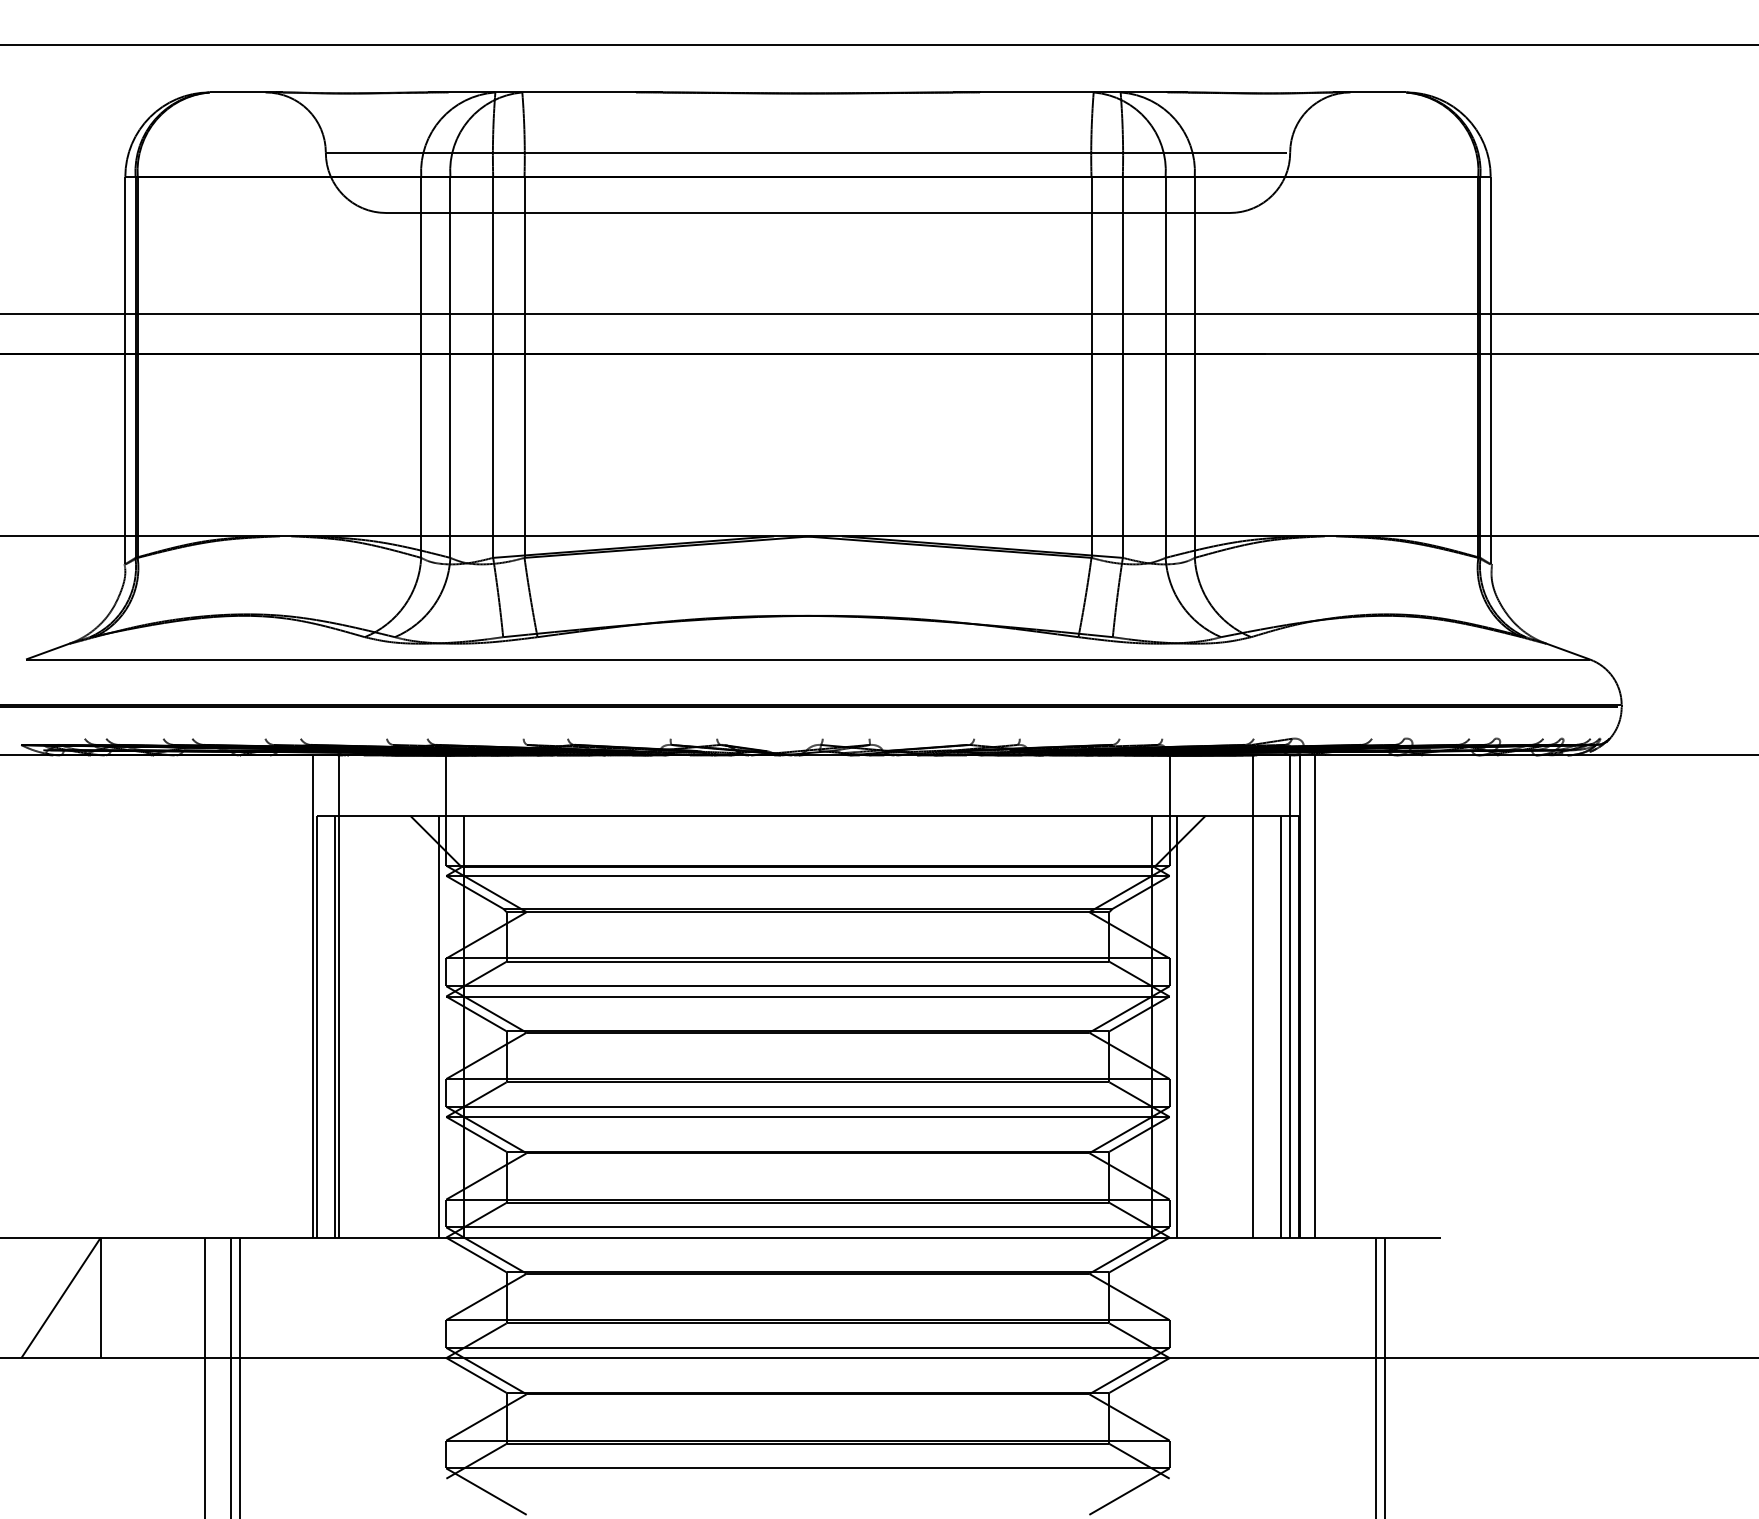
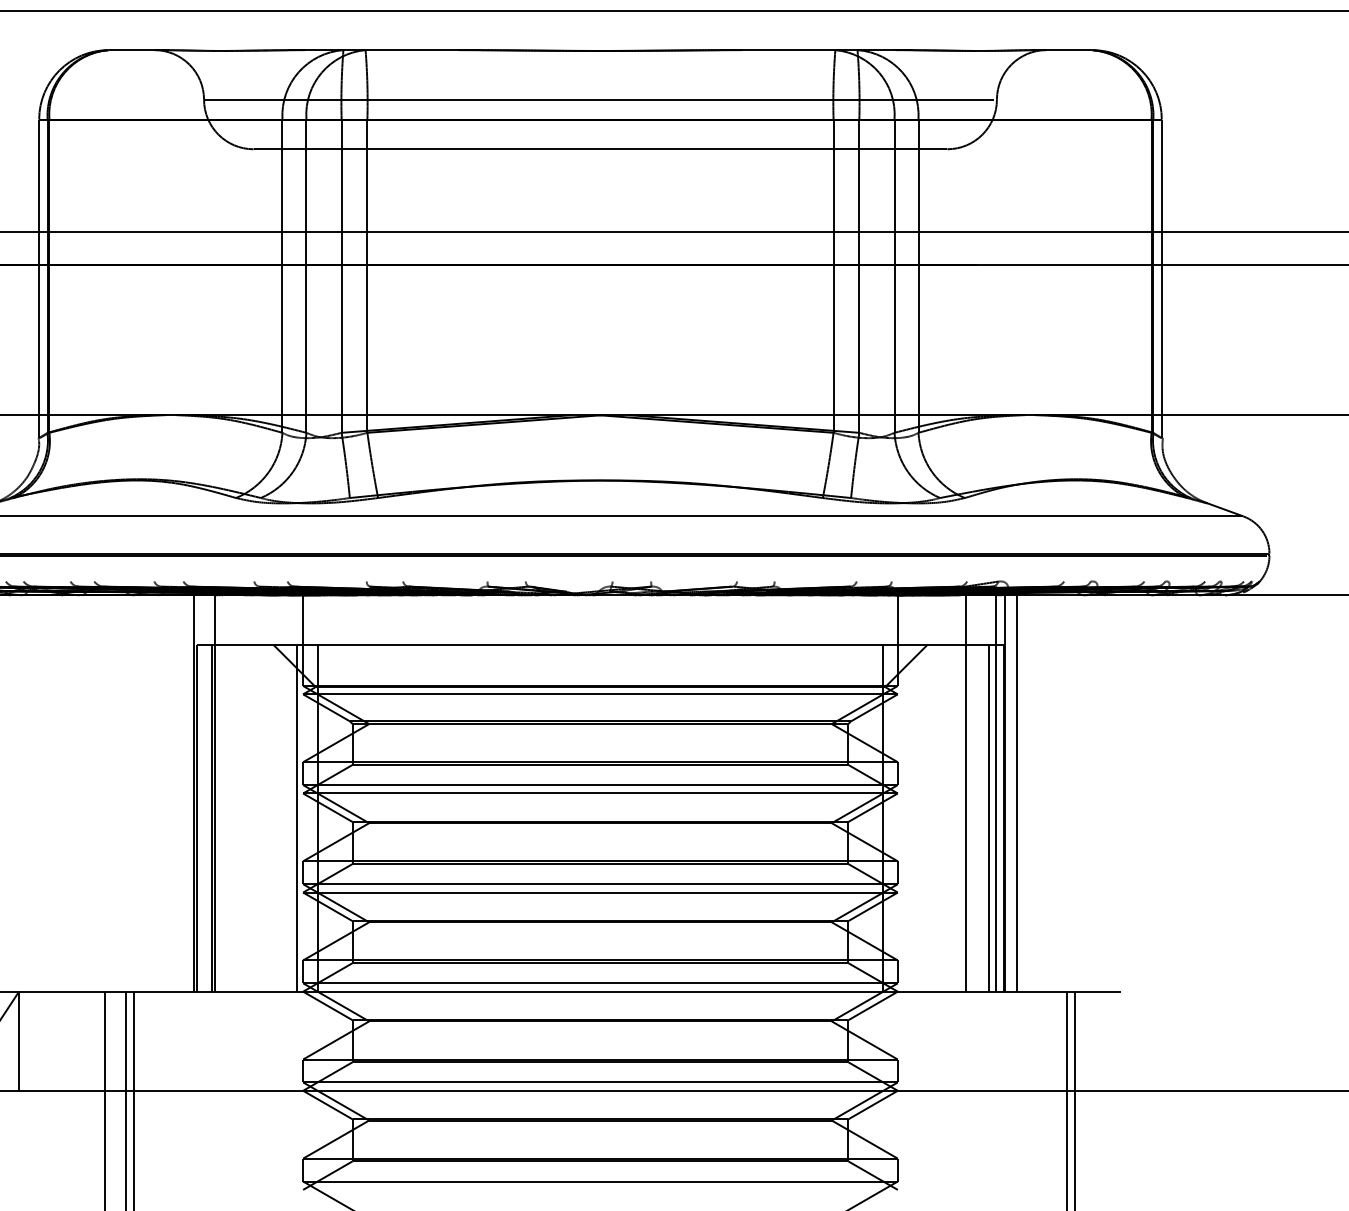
line: (1177, 1026) -> (904, 818), removed

